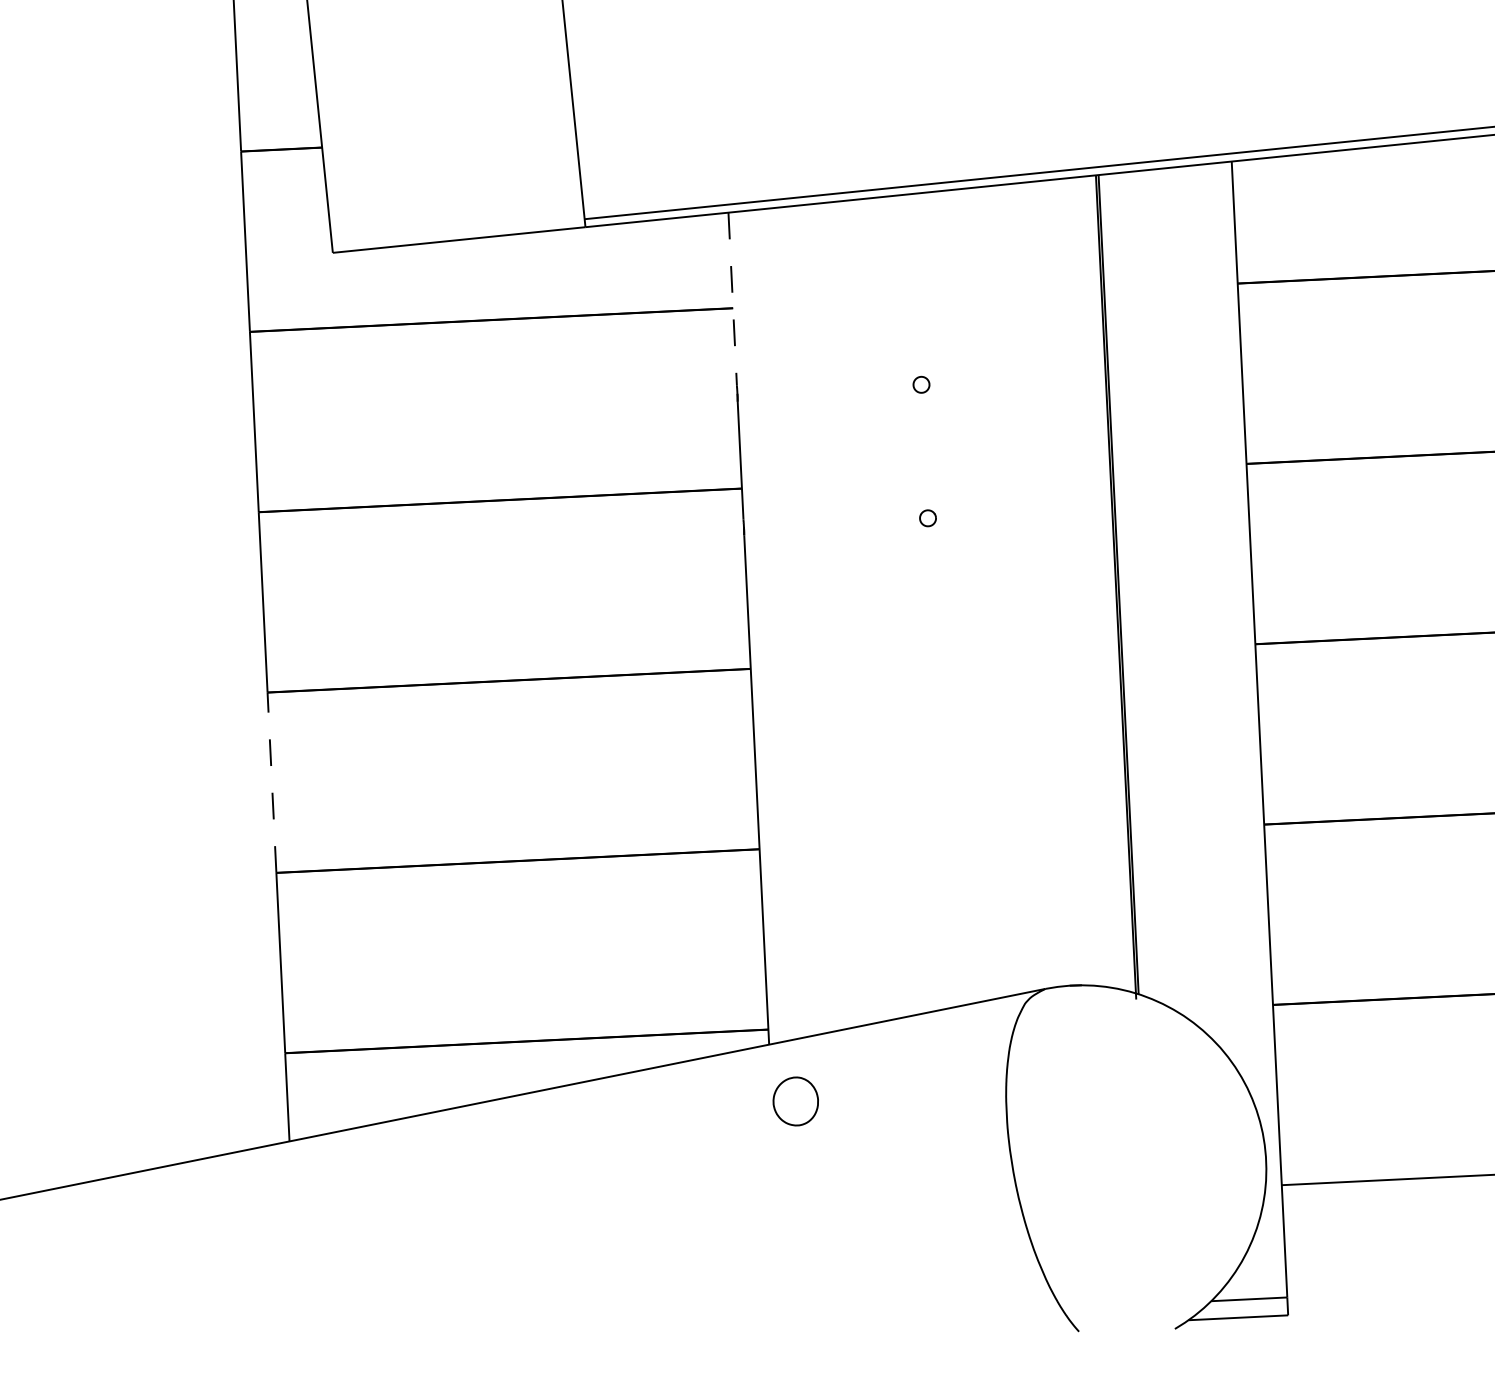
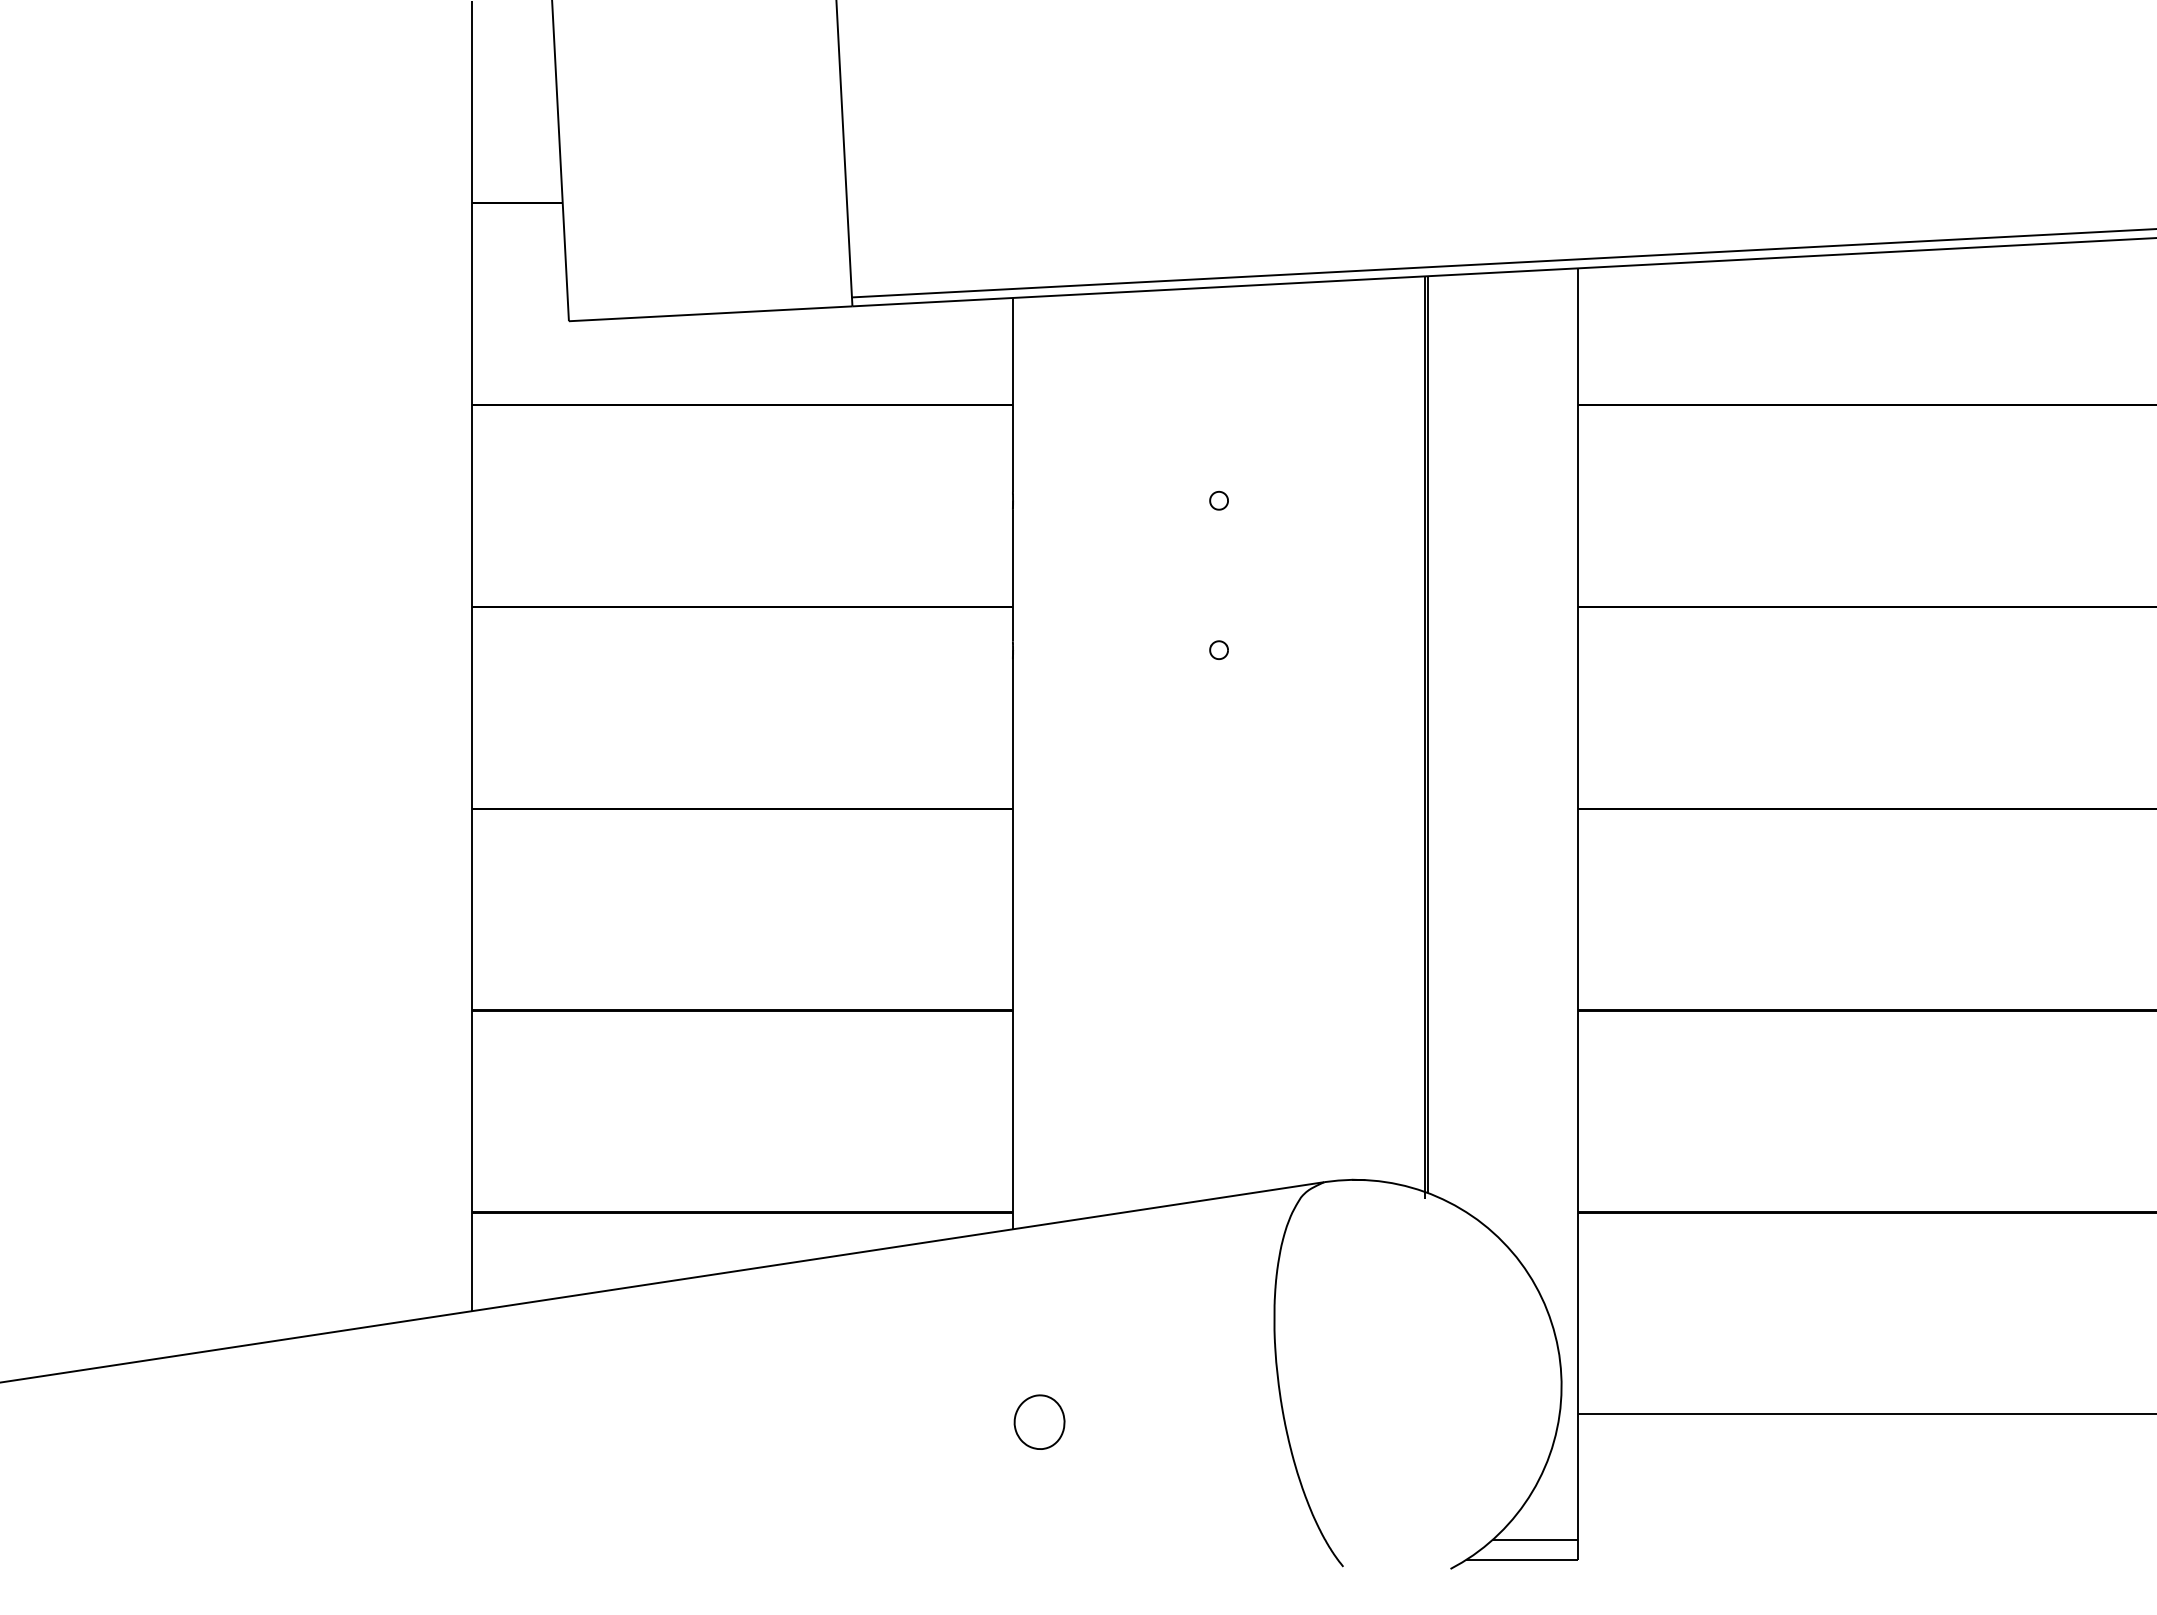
line: (732, 298) -> (1012, 394), dashed -> solid
line: (272, 782) -> (472, 909), dashed -> solid
part: (795, 1100) -> (1039, 1421), moved

